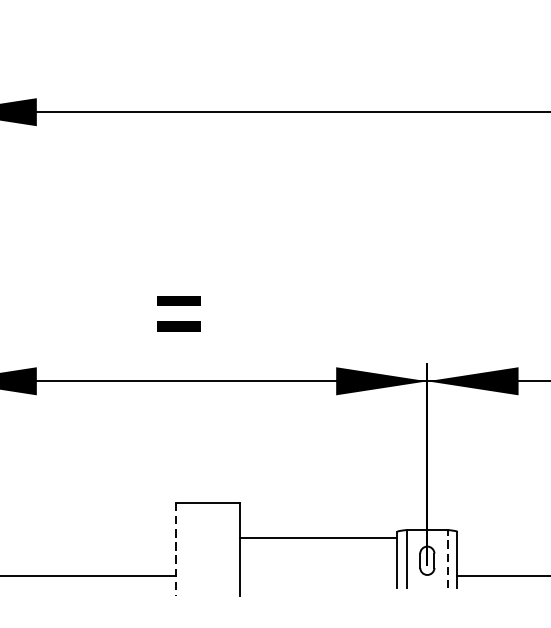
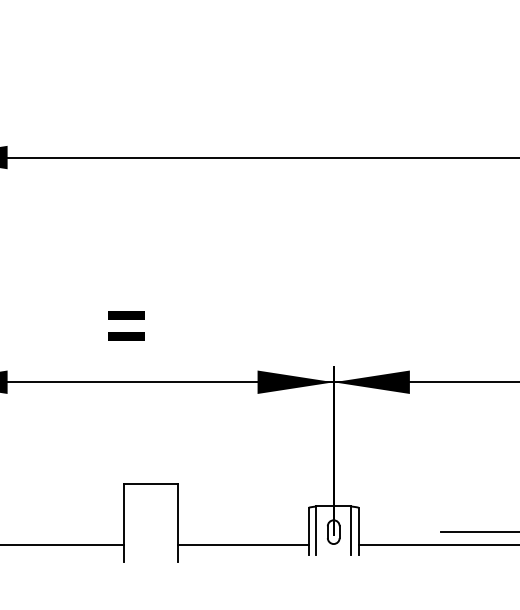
line: (318, 538) -> (242, 545), moved
line: (176, 550) -> (124, 523), dashed -> solid
line: (448, 558) -> (351, 530), dashed -> solid

